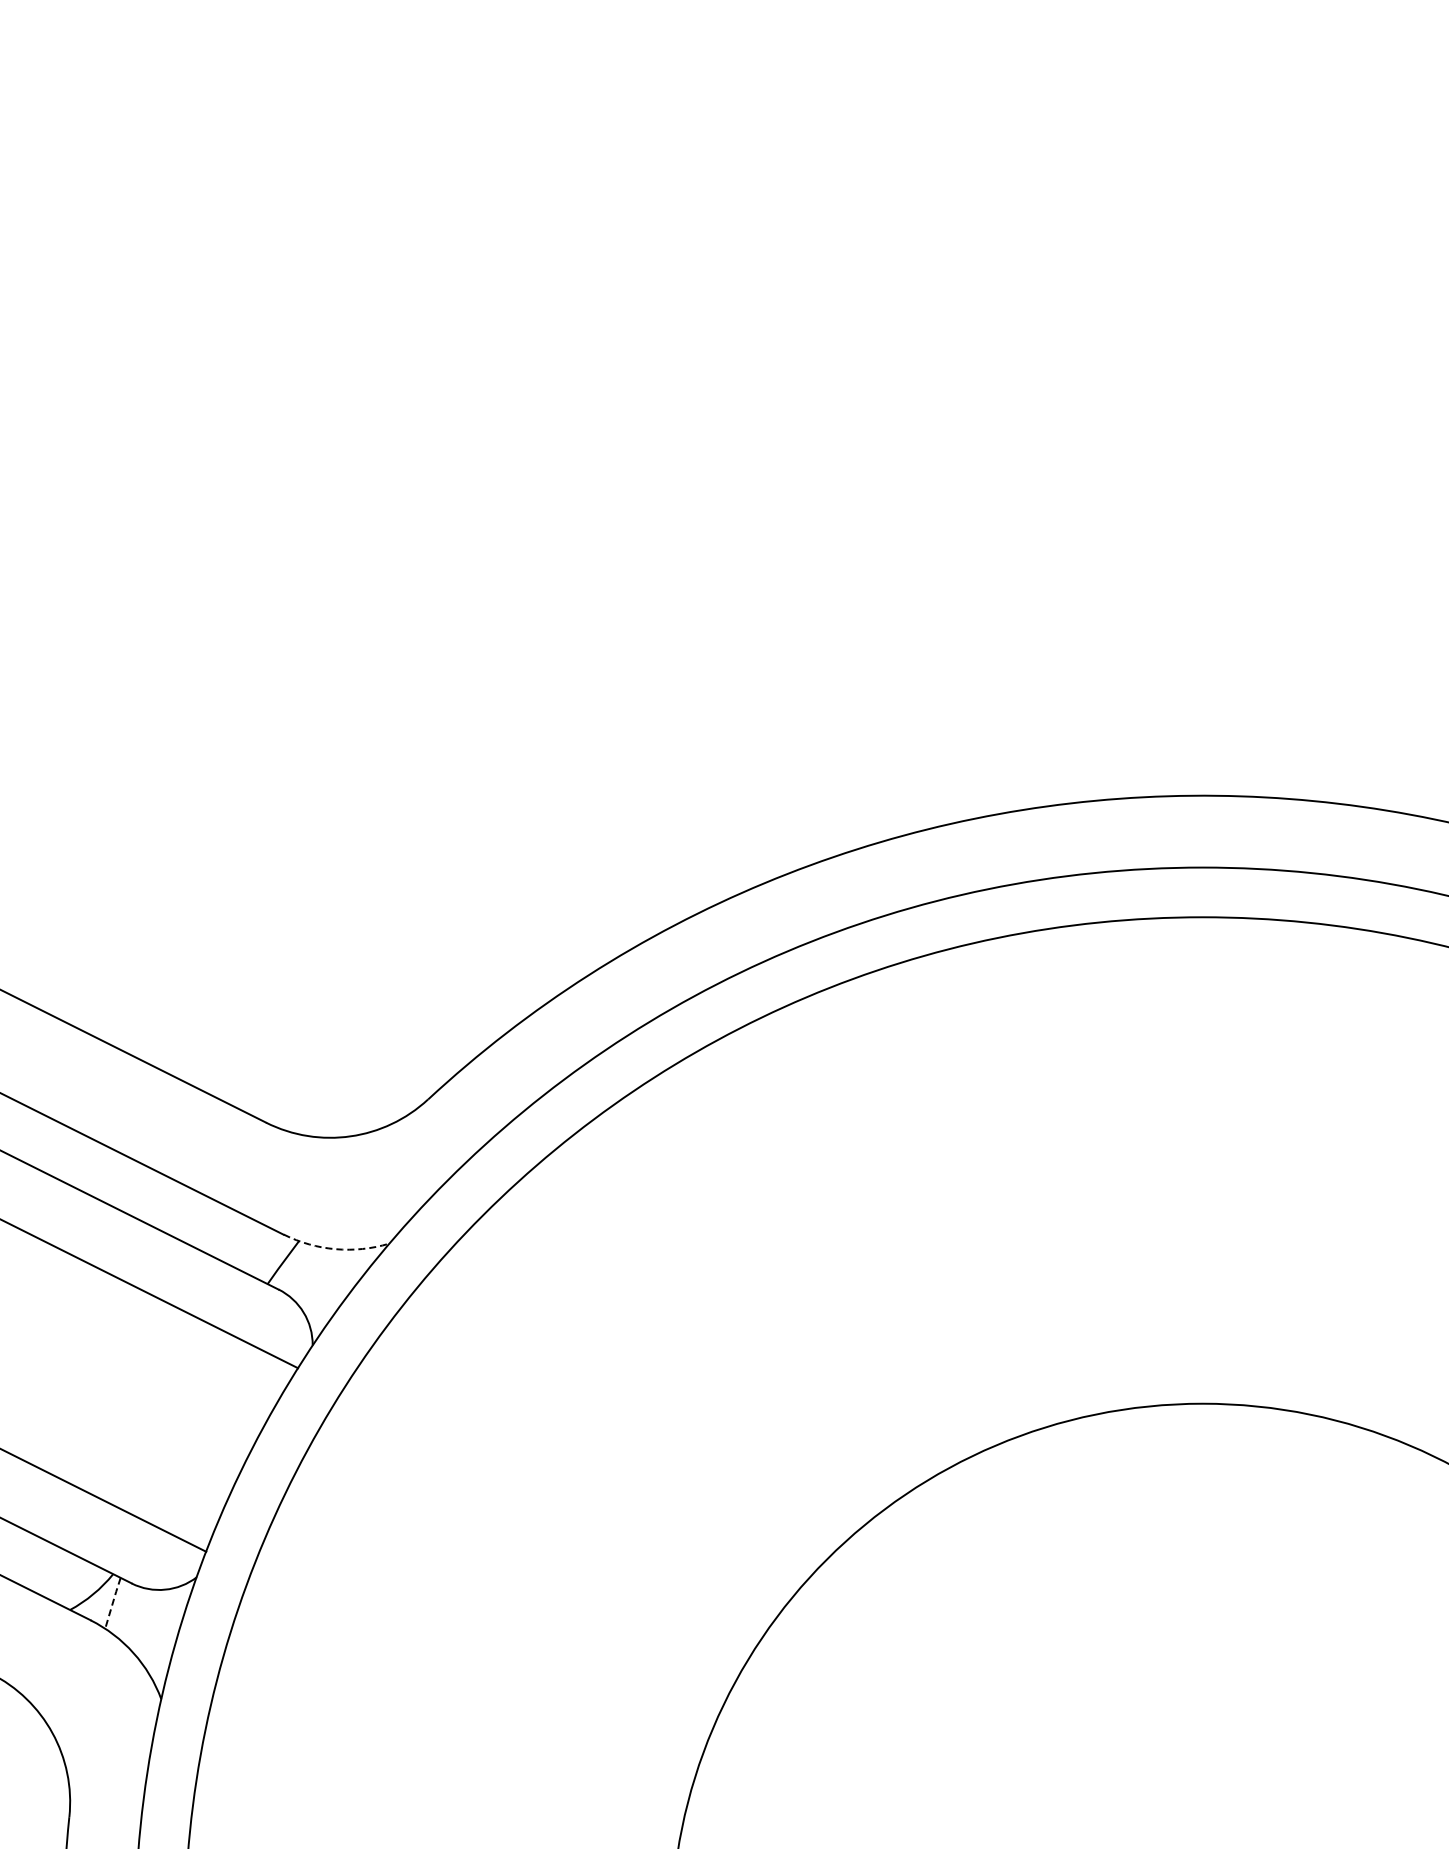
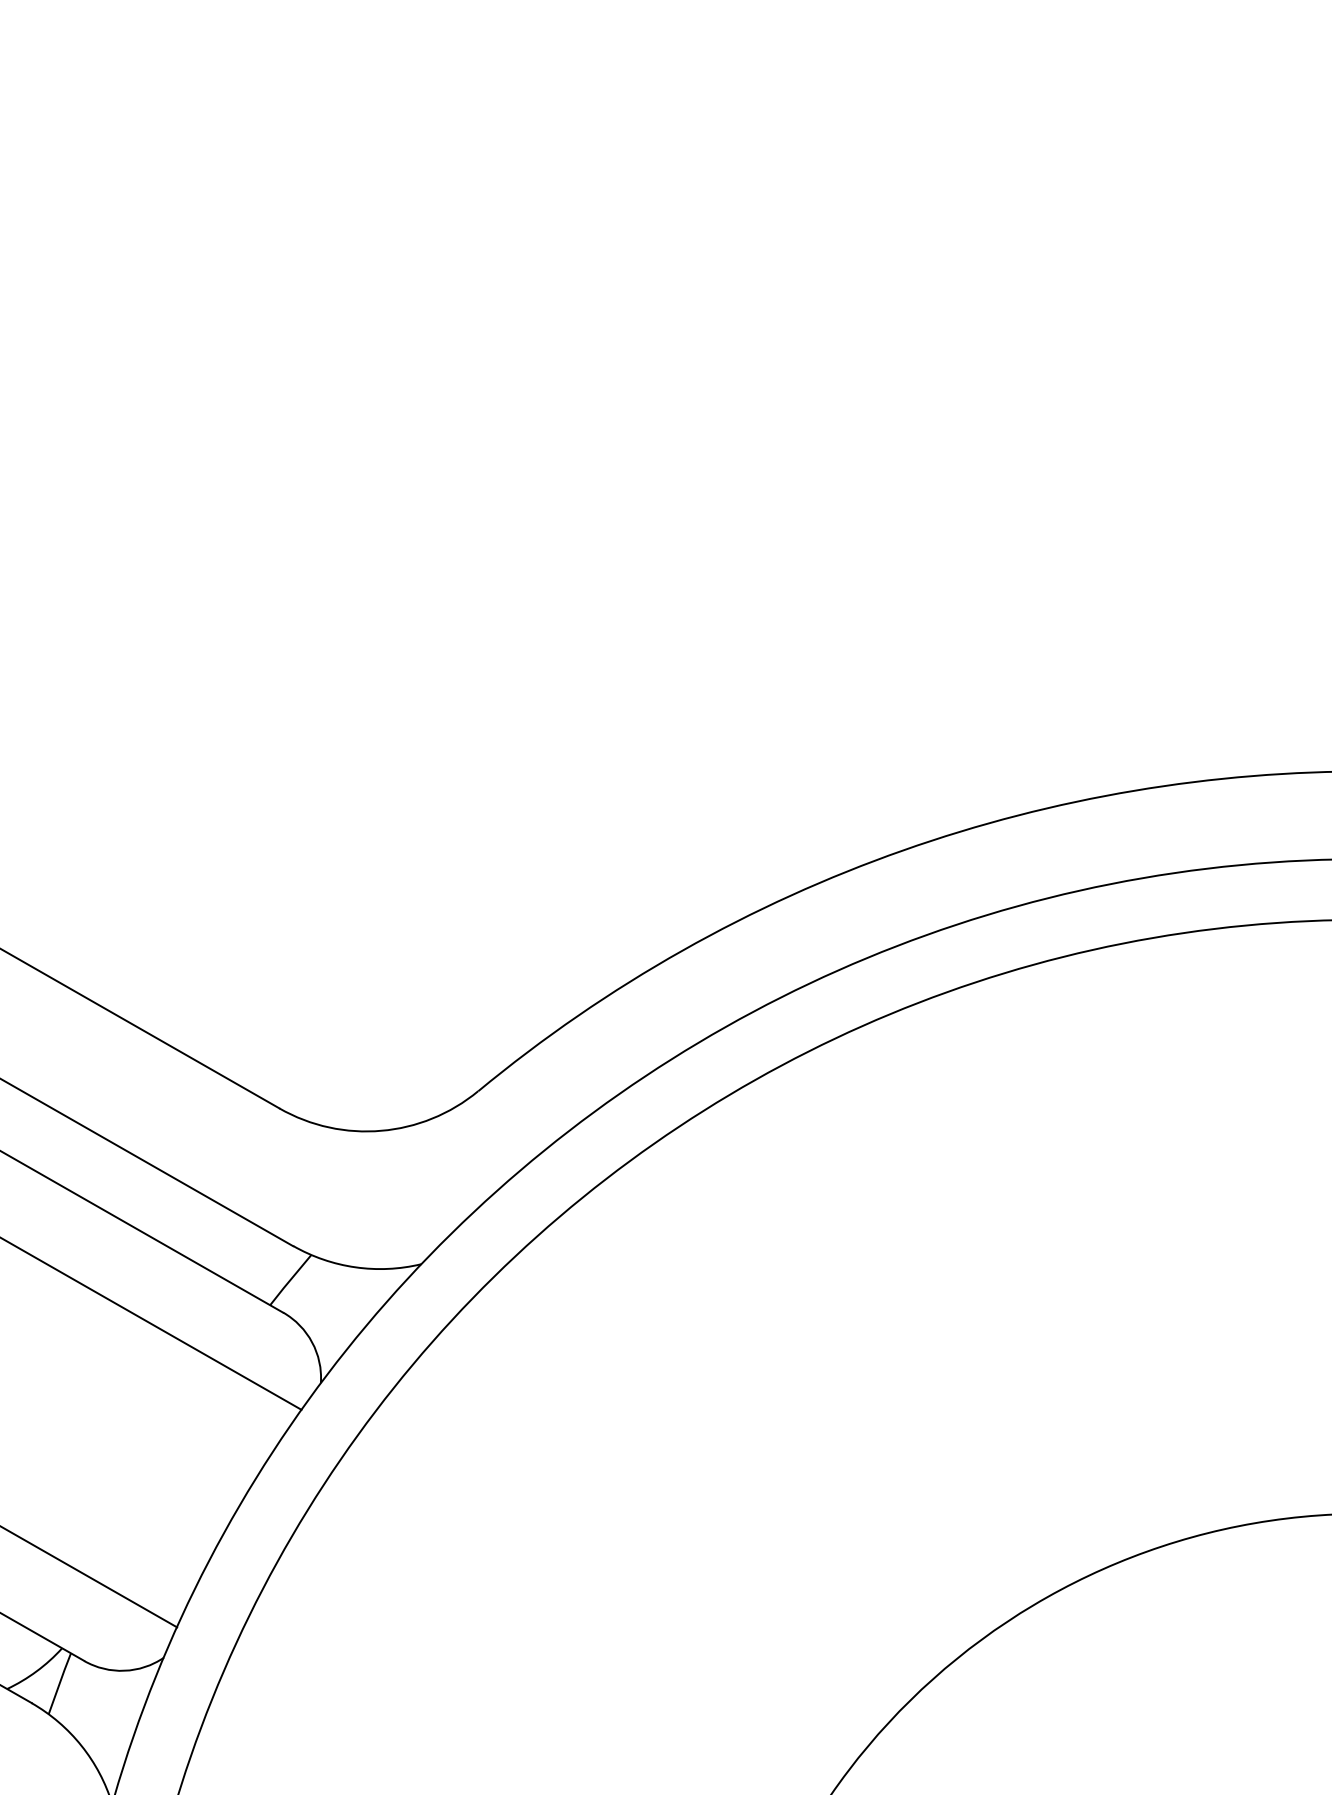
arc: (335, 1249) -> (355, 1267), dashed -> solid
line: (112, 1603) -> (59, 1684), dashed -> solid

